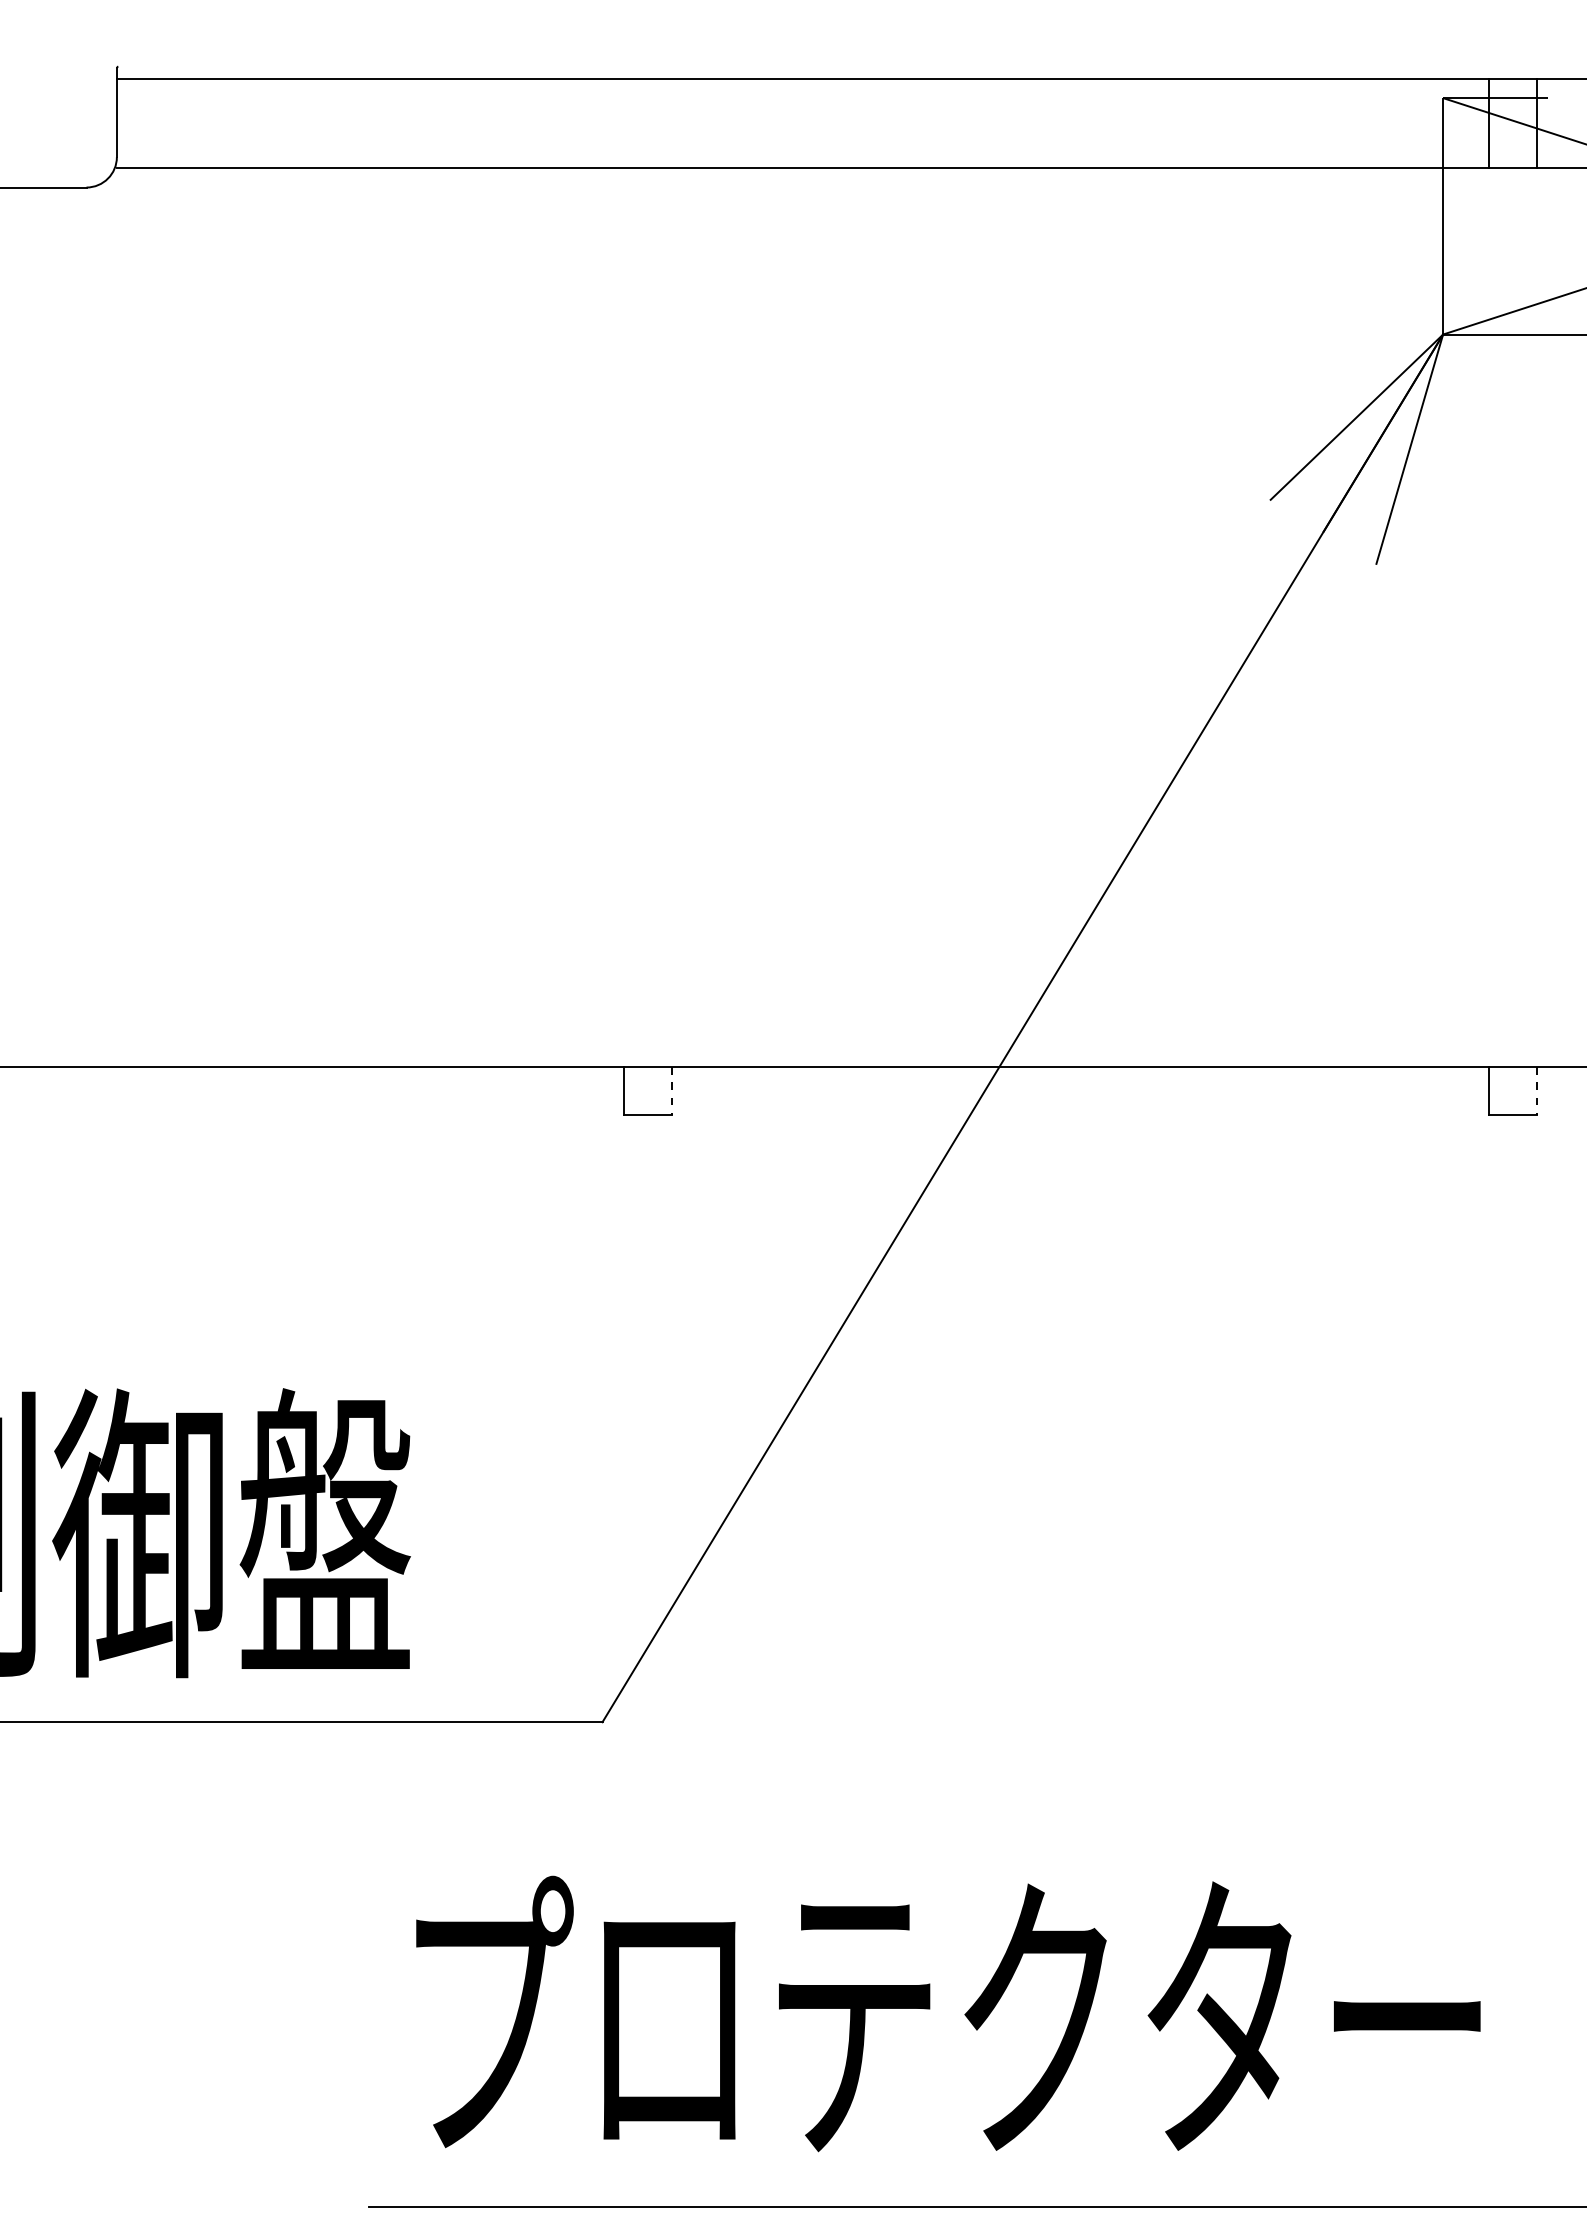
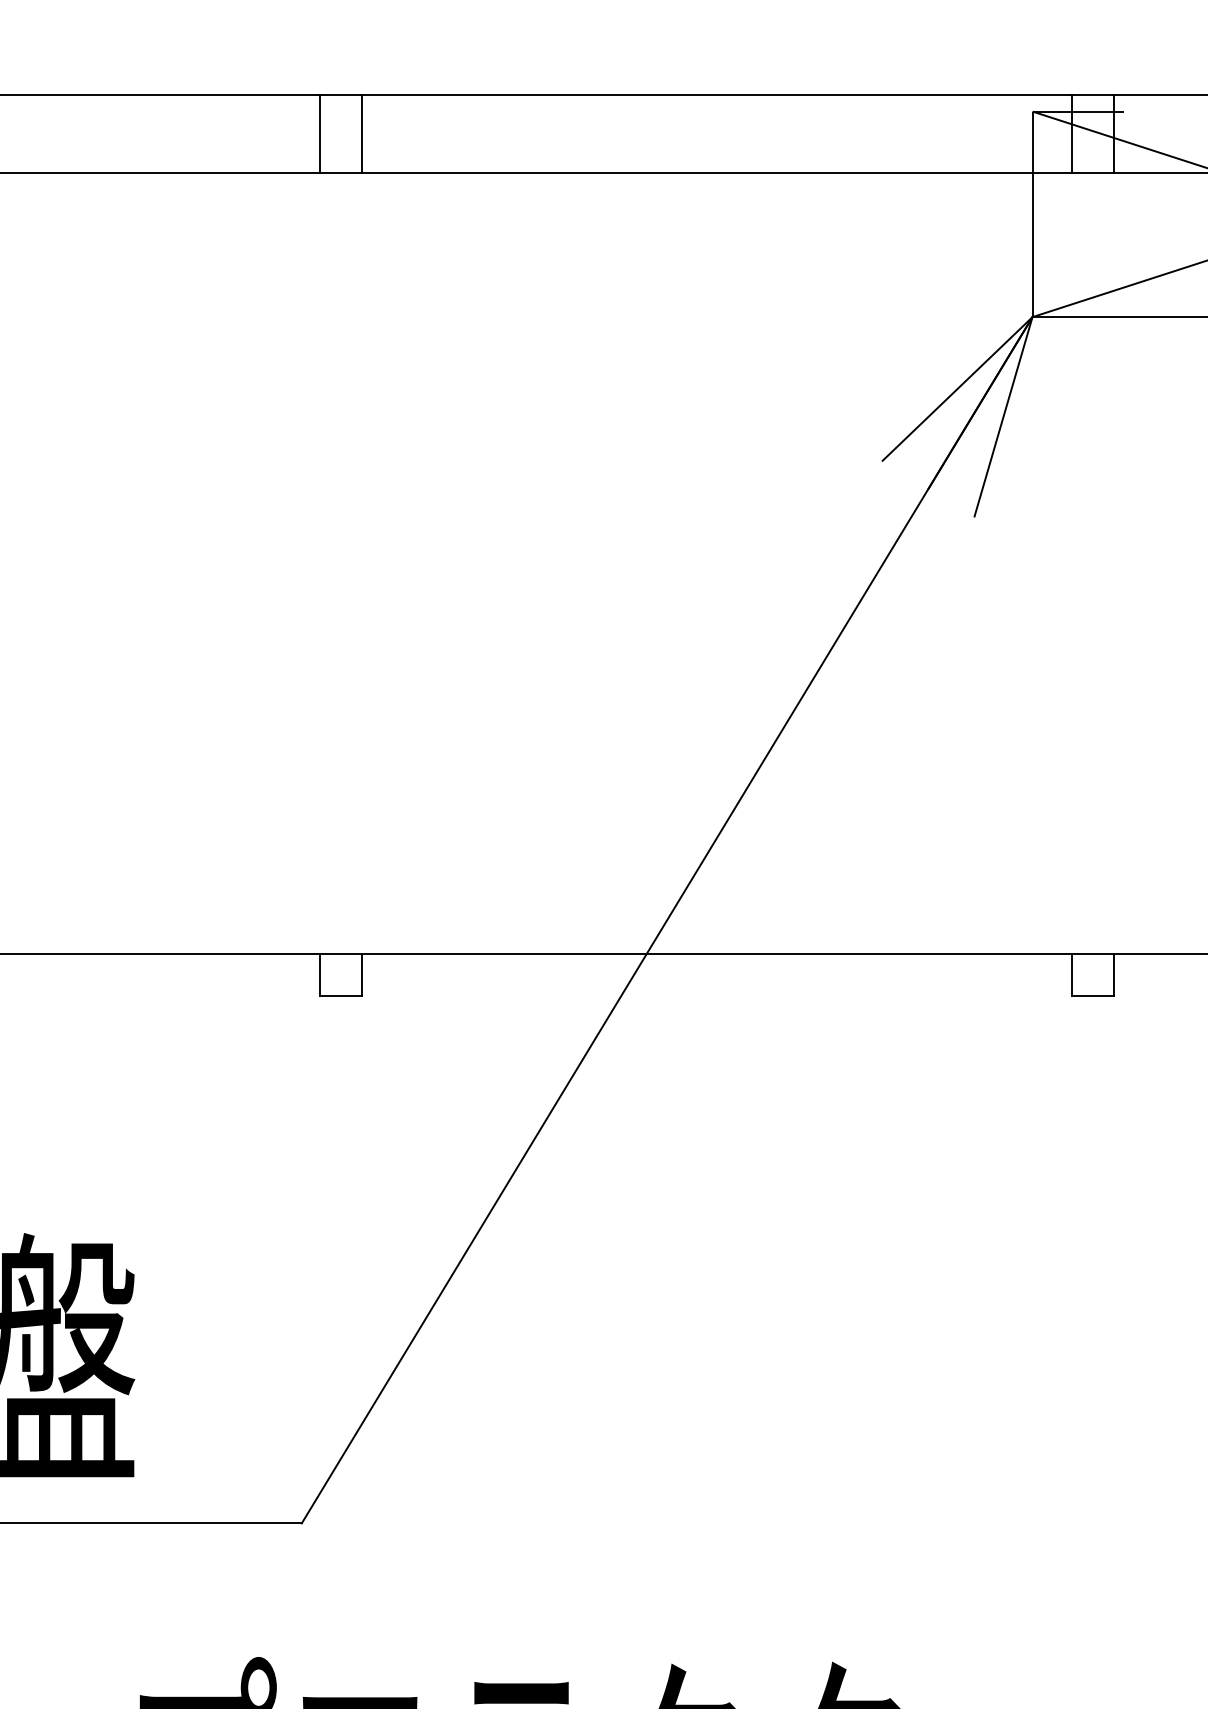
line: (623, 123) -> (320, 133), added
line: (671, 123) -> (361, 133), added
line: (671, 1091) -> (361, 975), dashed -> solid
line: (1536, 1091) -> (1113, 975), dashed -> solid

